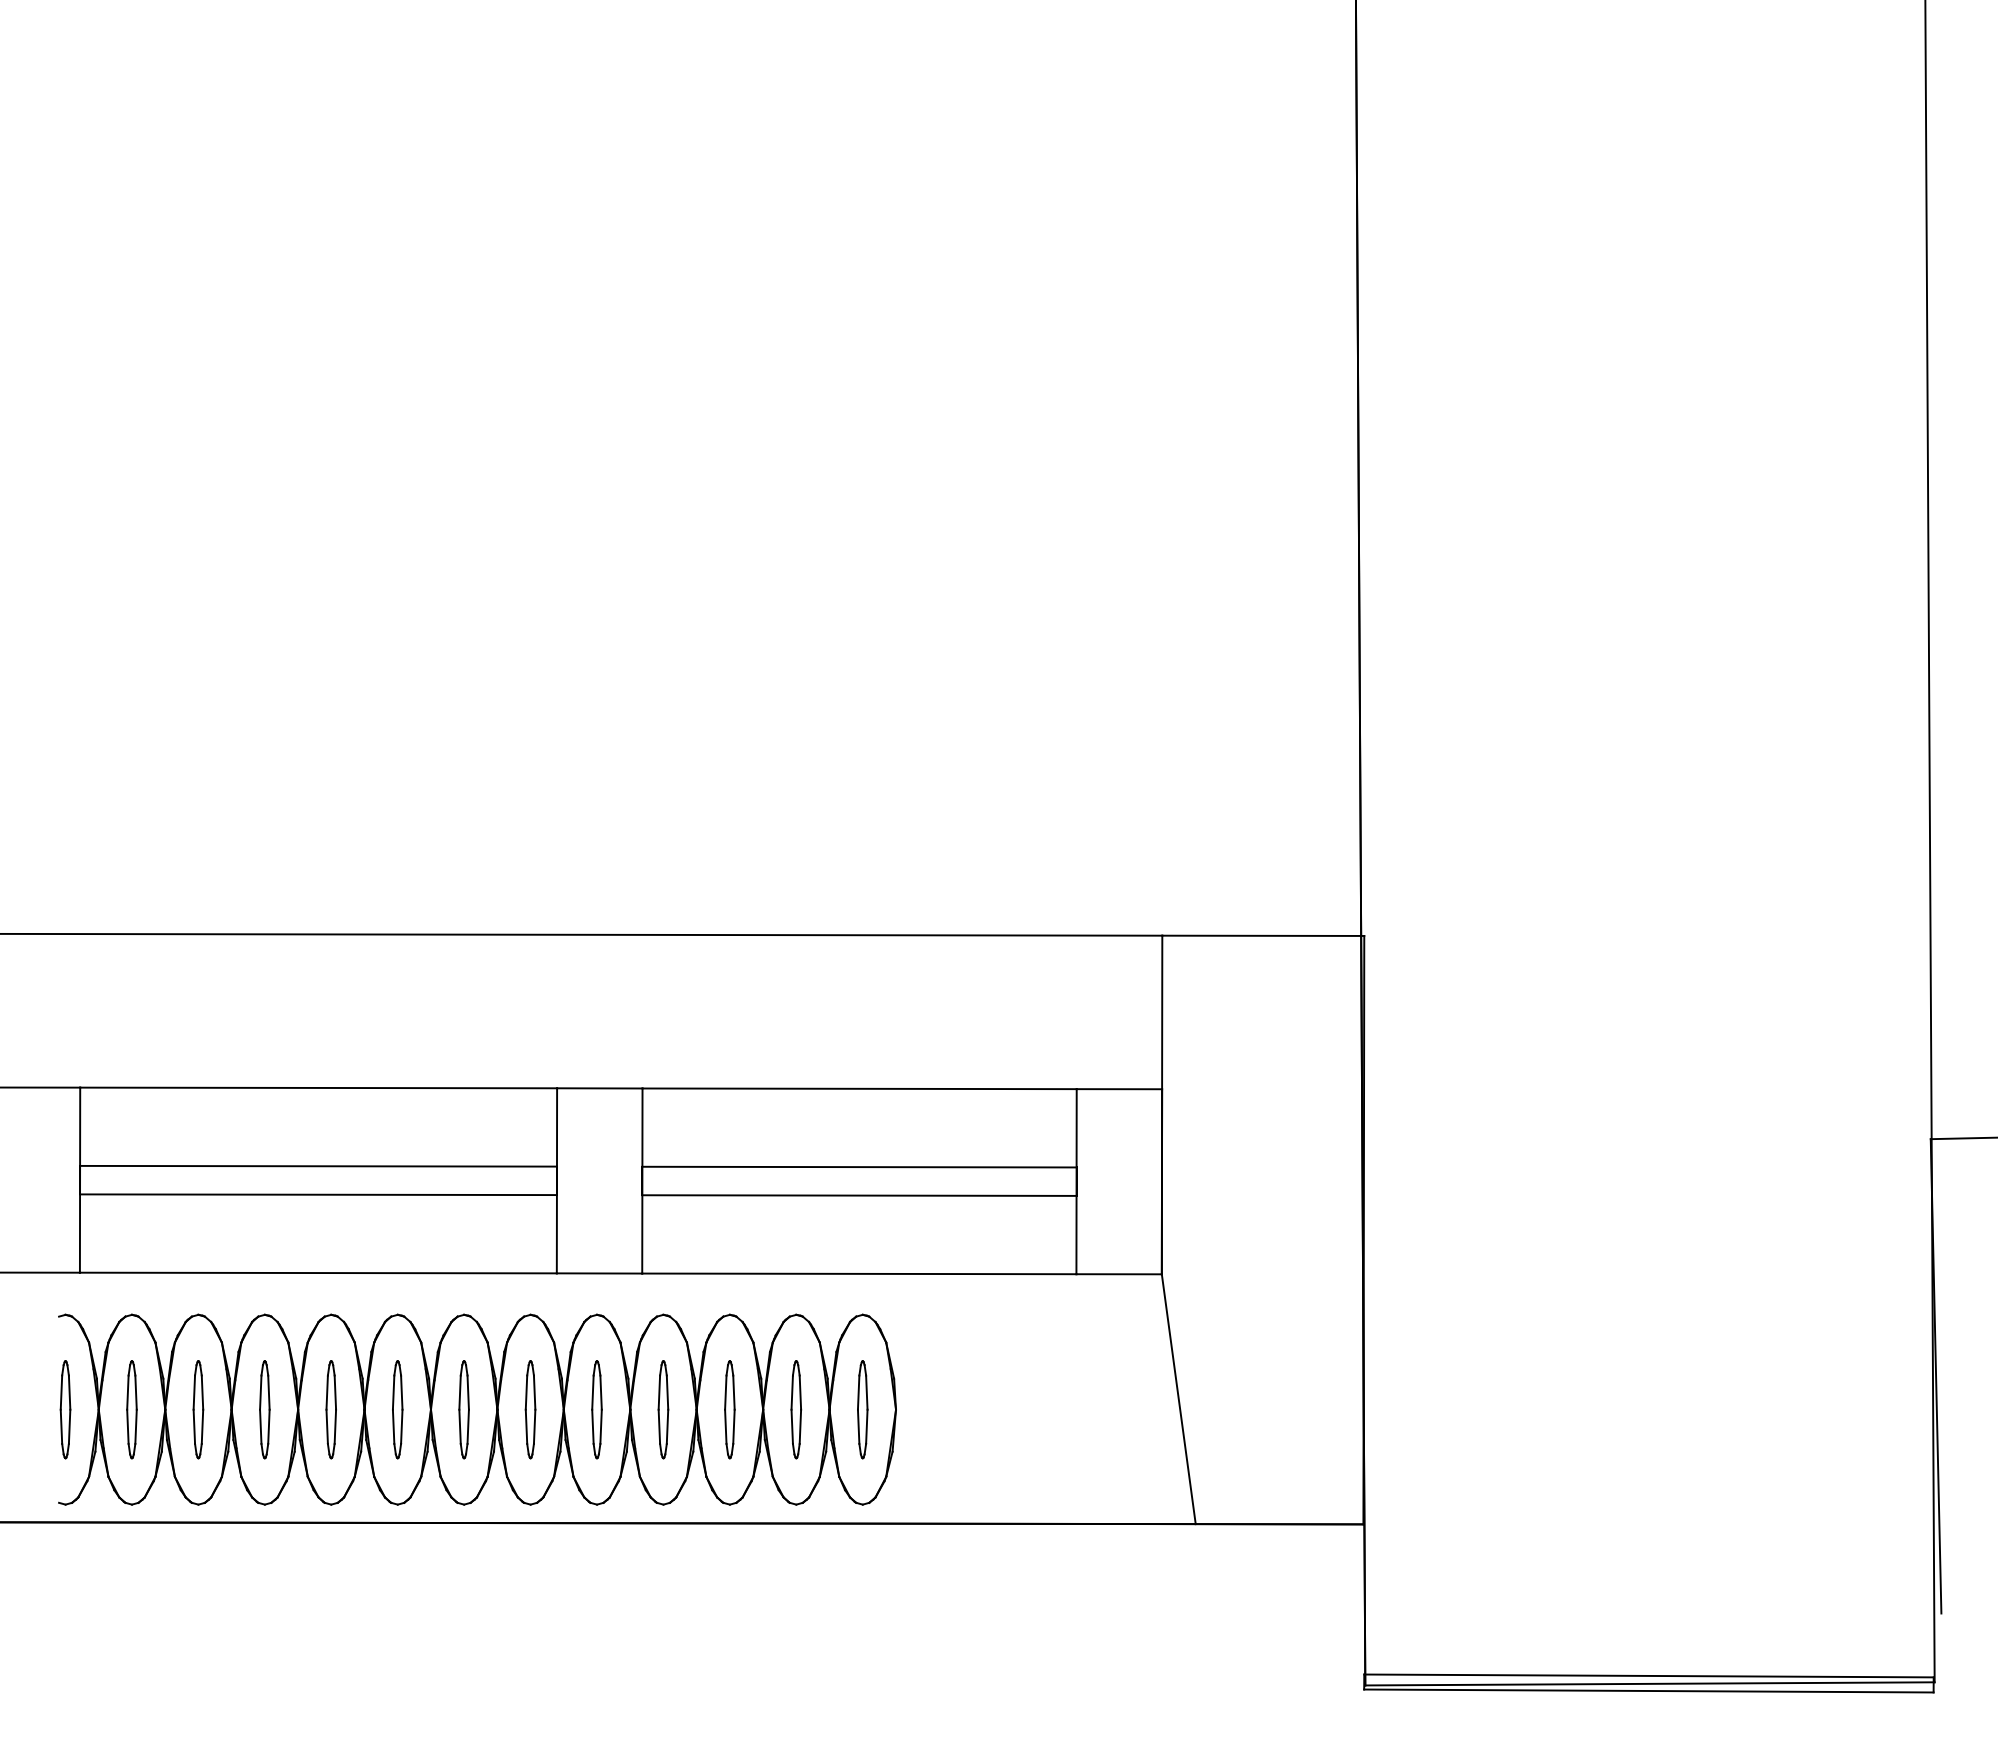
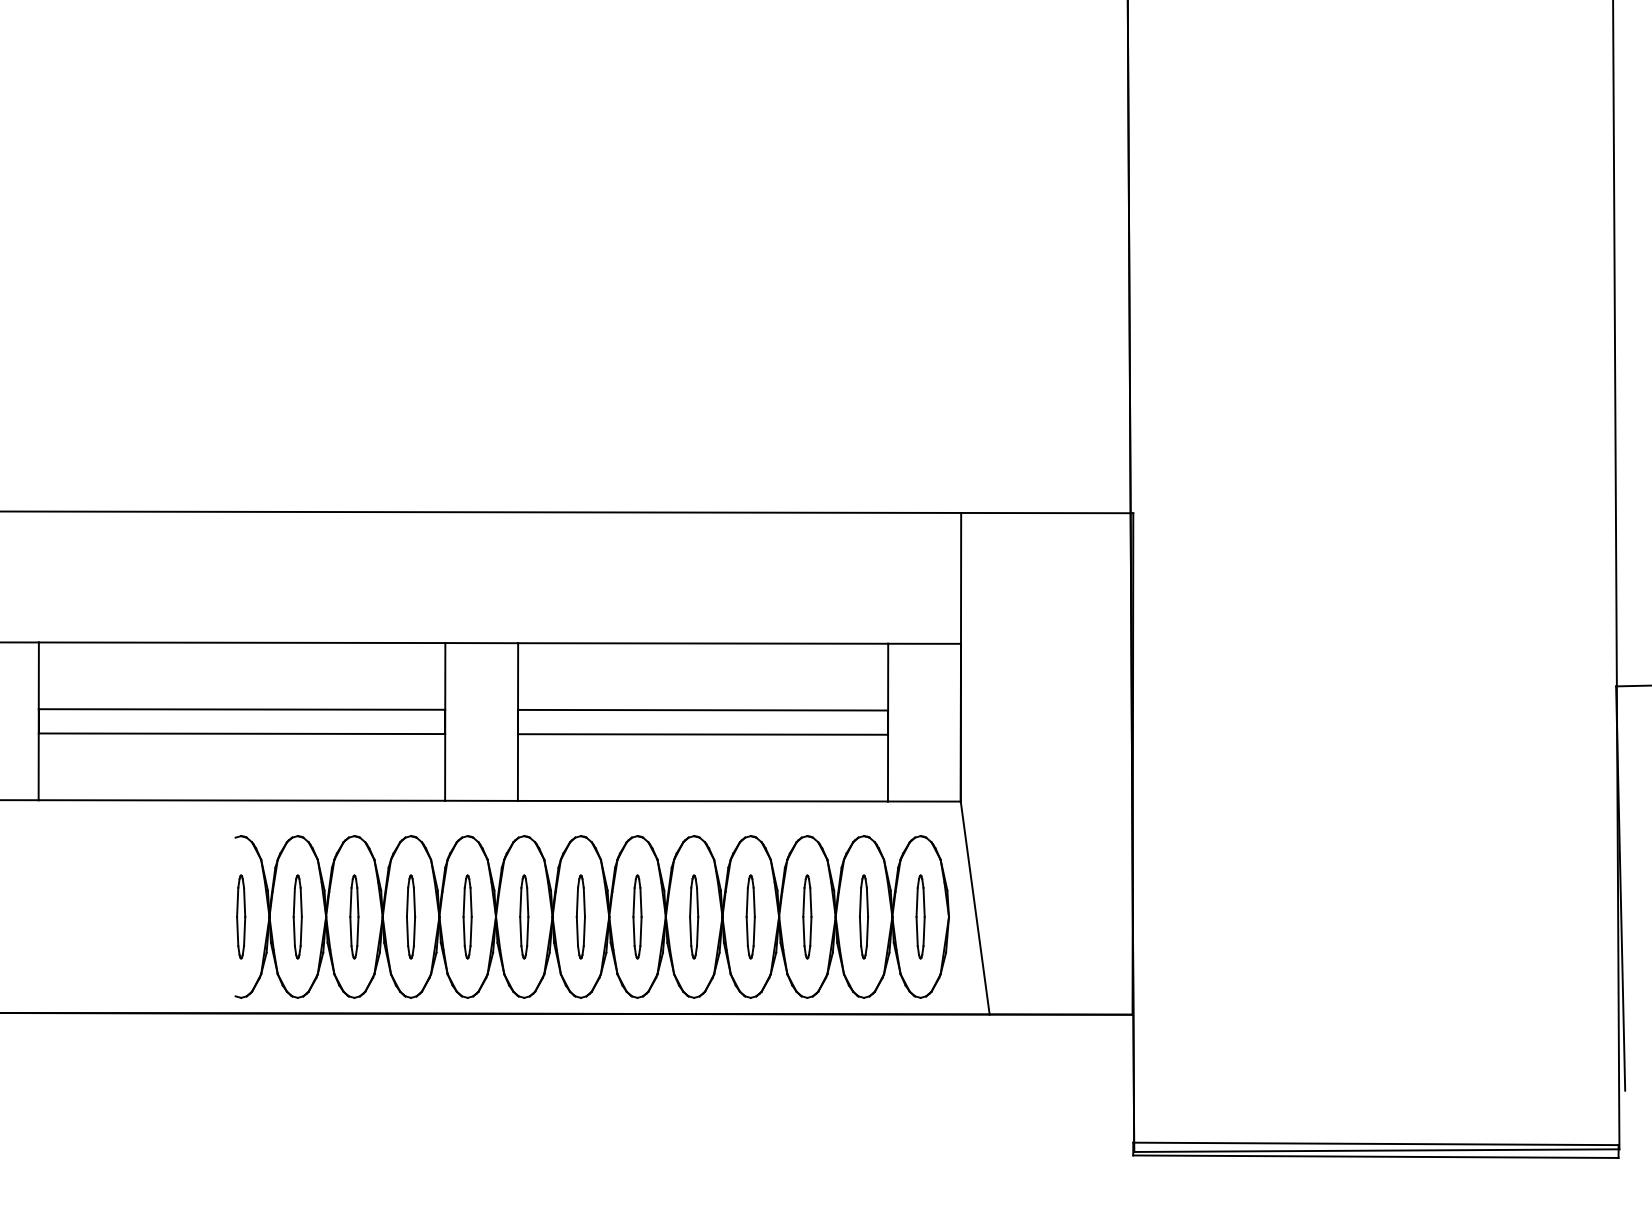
part: (477, 1409) -> (592, 916), moved

